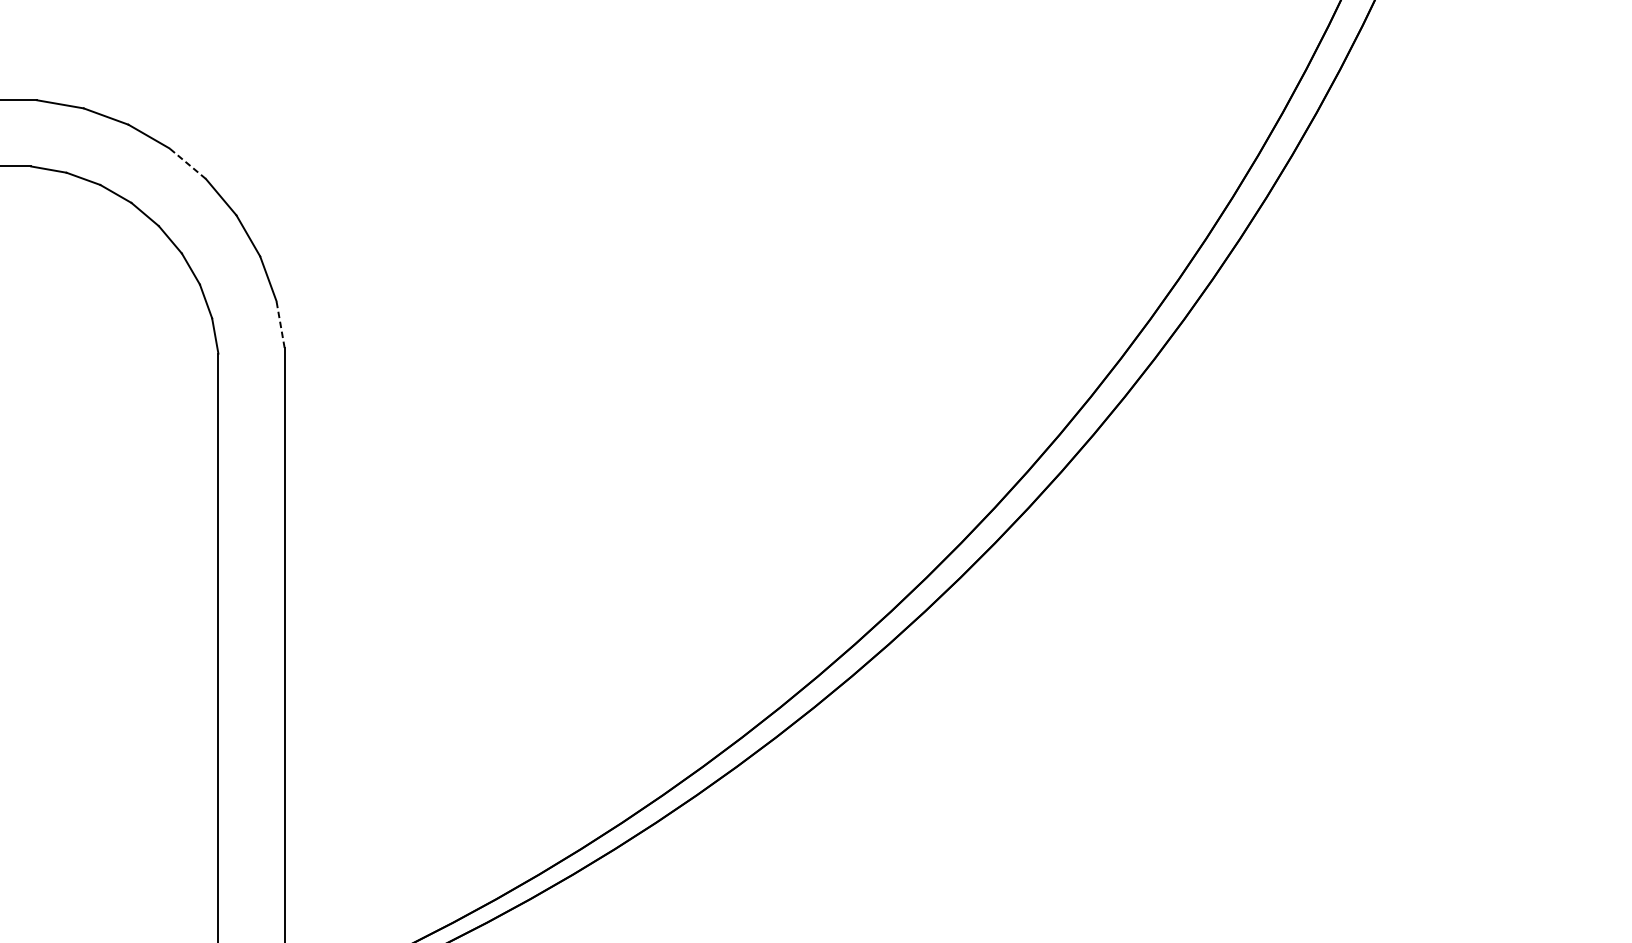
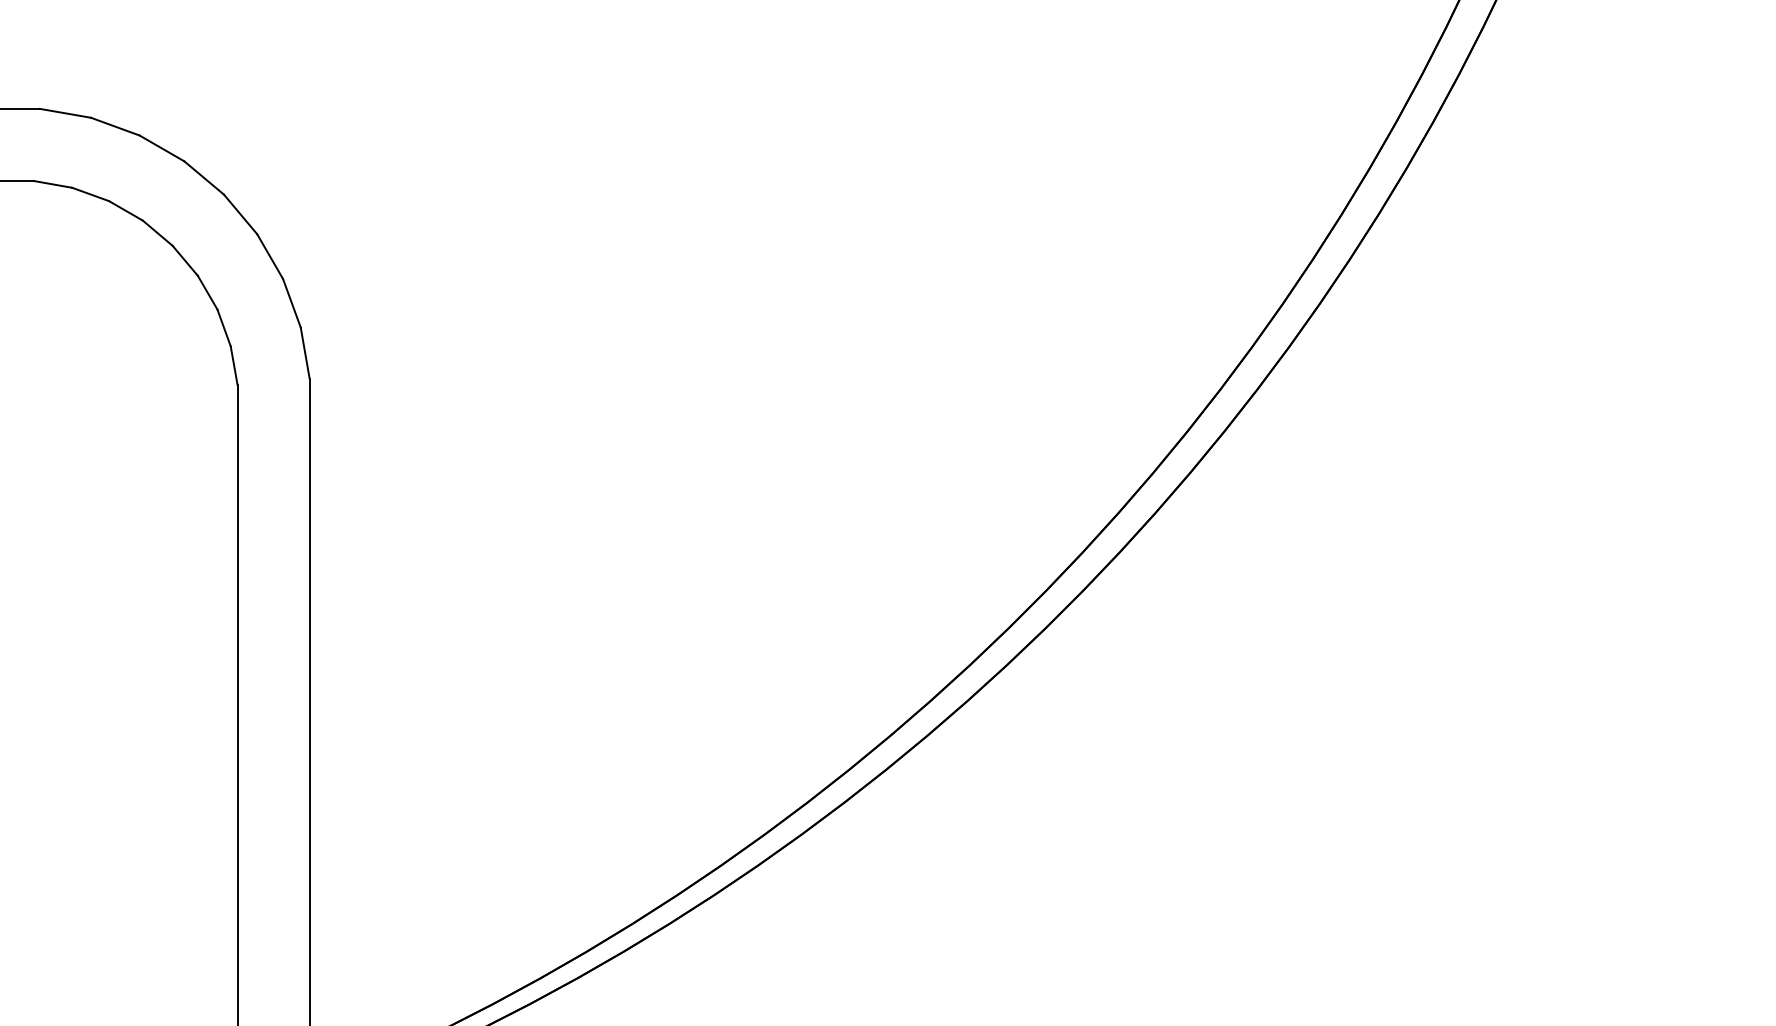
line: (188, 163) -> (204, 177), dashed -> solid
line: (280, 324) -> (305, 353), dashed -> solid

